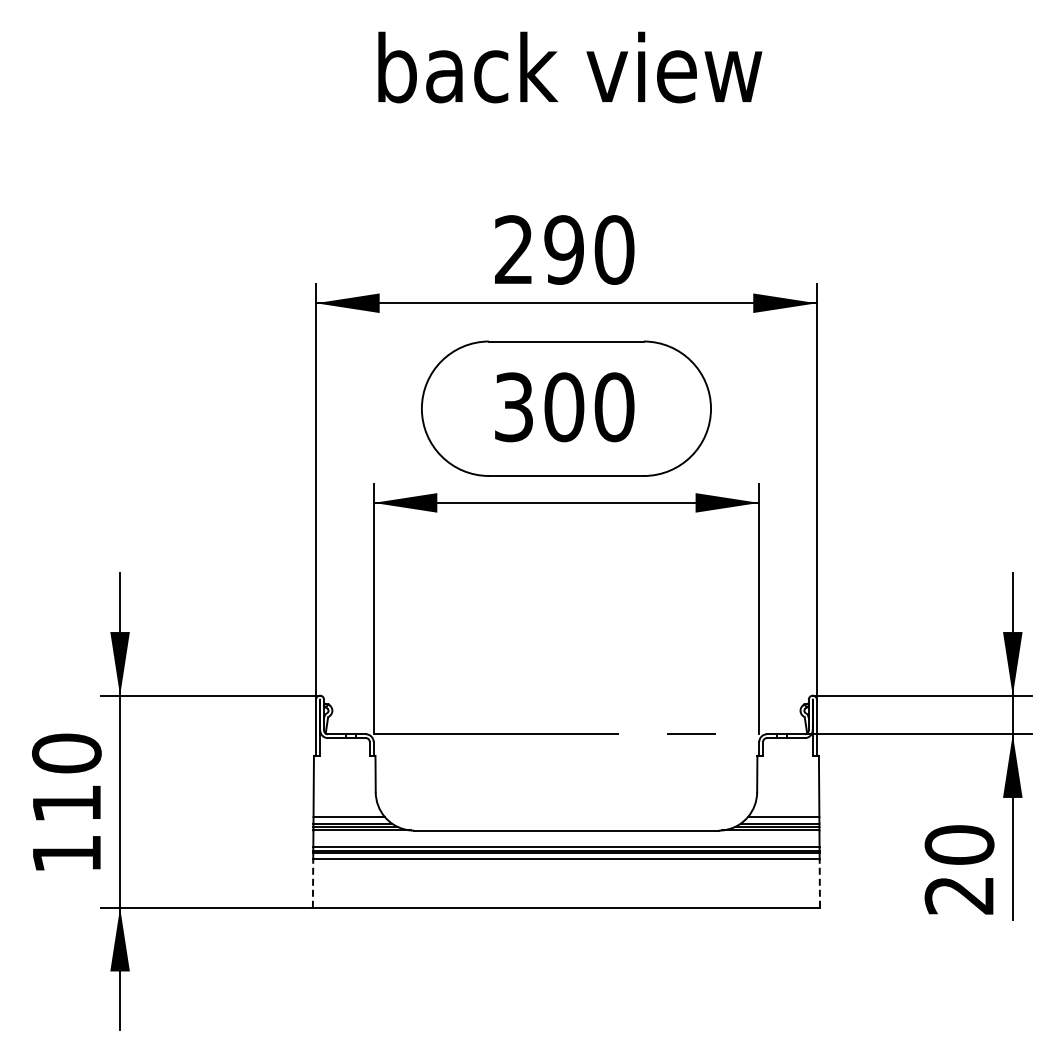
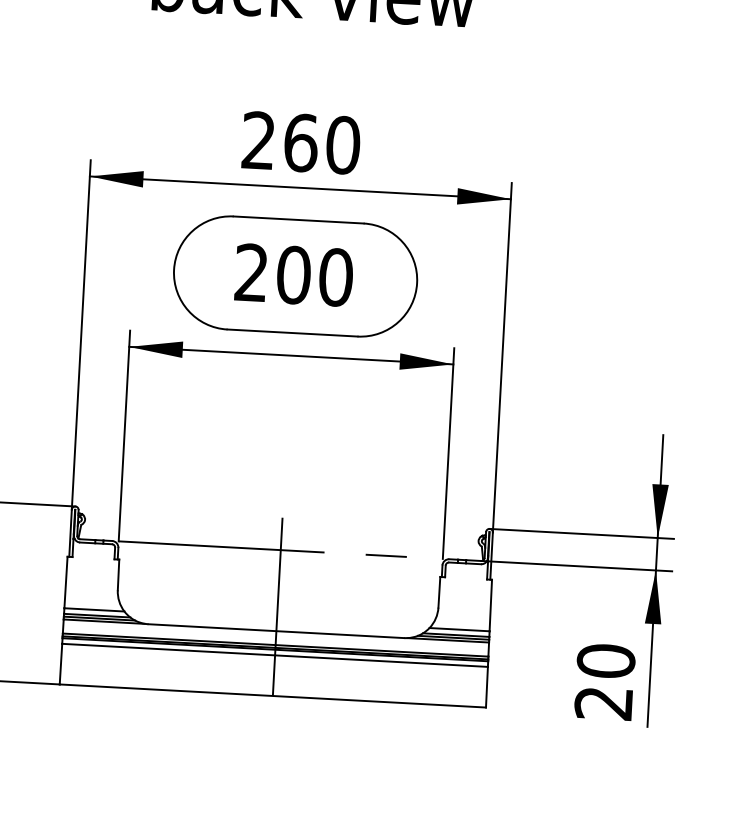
text: (564, 249) -> (301, 142), 290 -> 260
text: (513, 407) -> (251, 273), 300 -> 200
line: (566, 801) -> (277, 606), added
line: (313, 883) -> (61, 664), dashed -> solid
line: (819, 883) -> (486, 687), dashed -> solid

